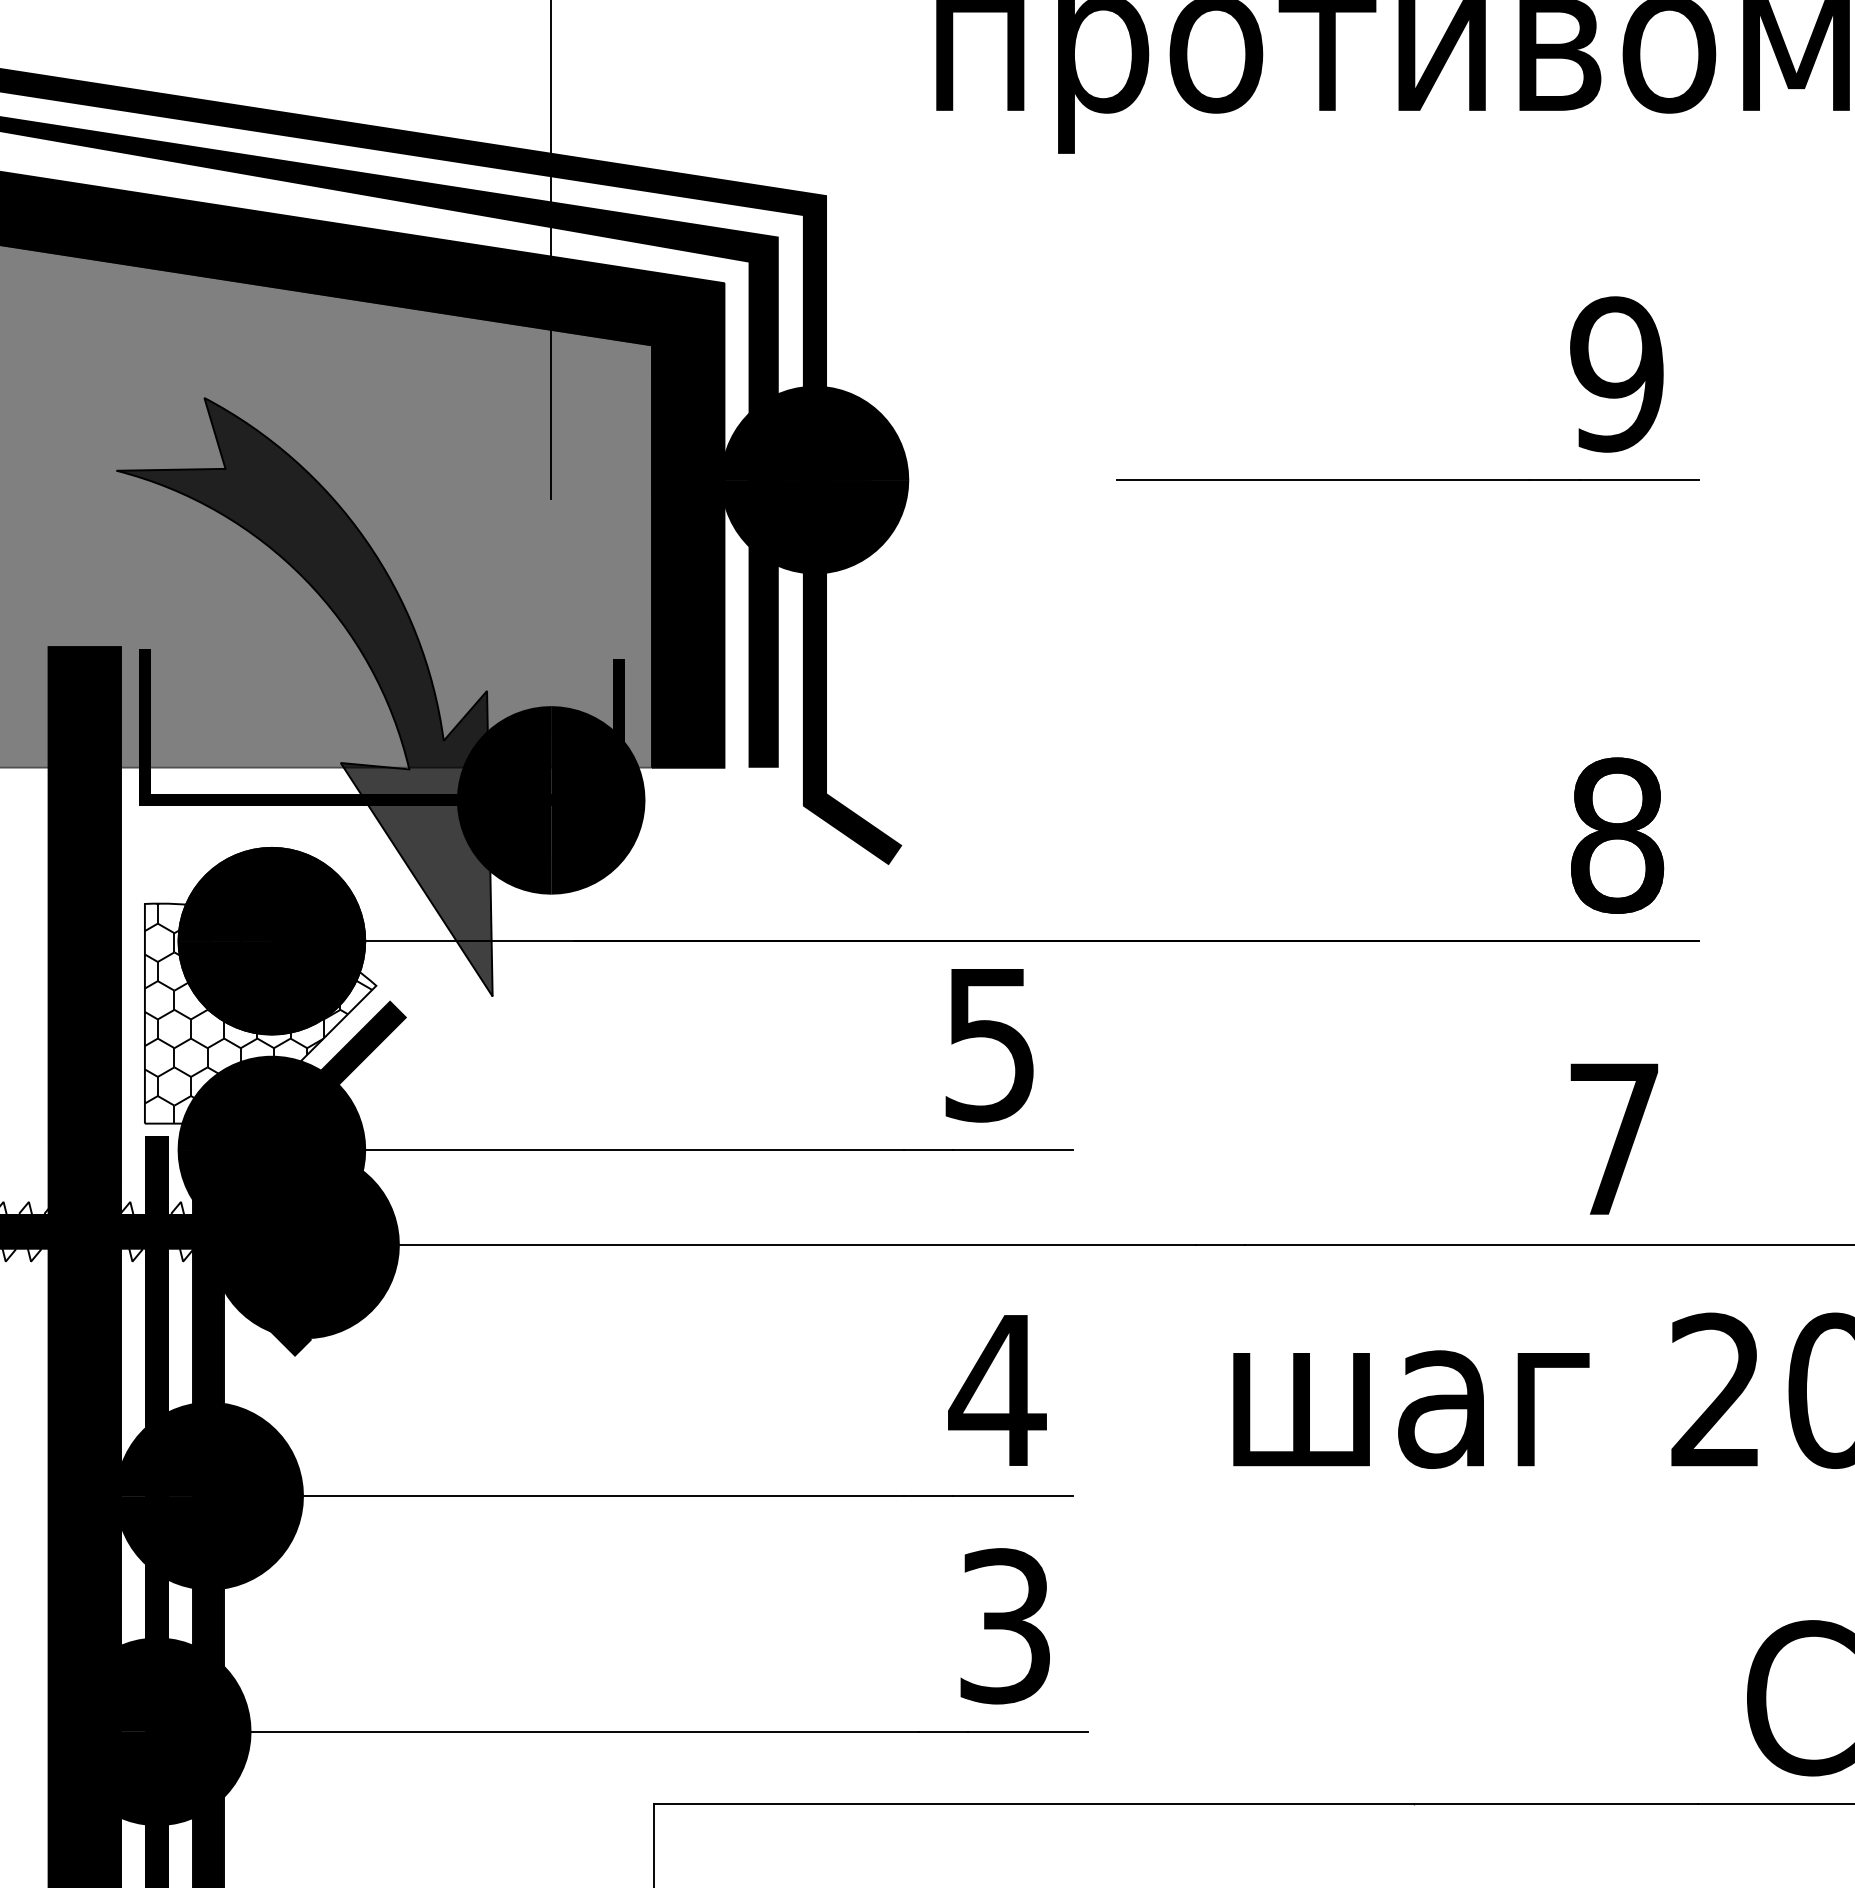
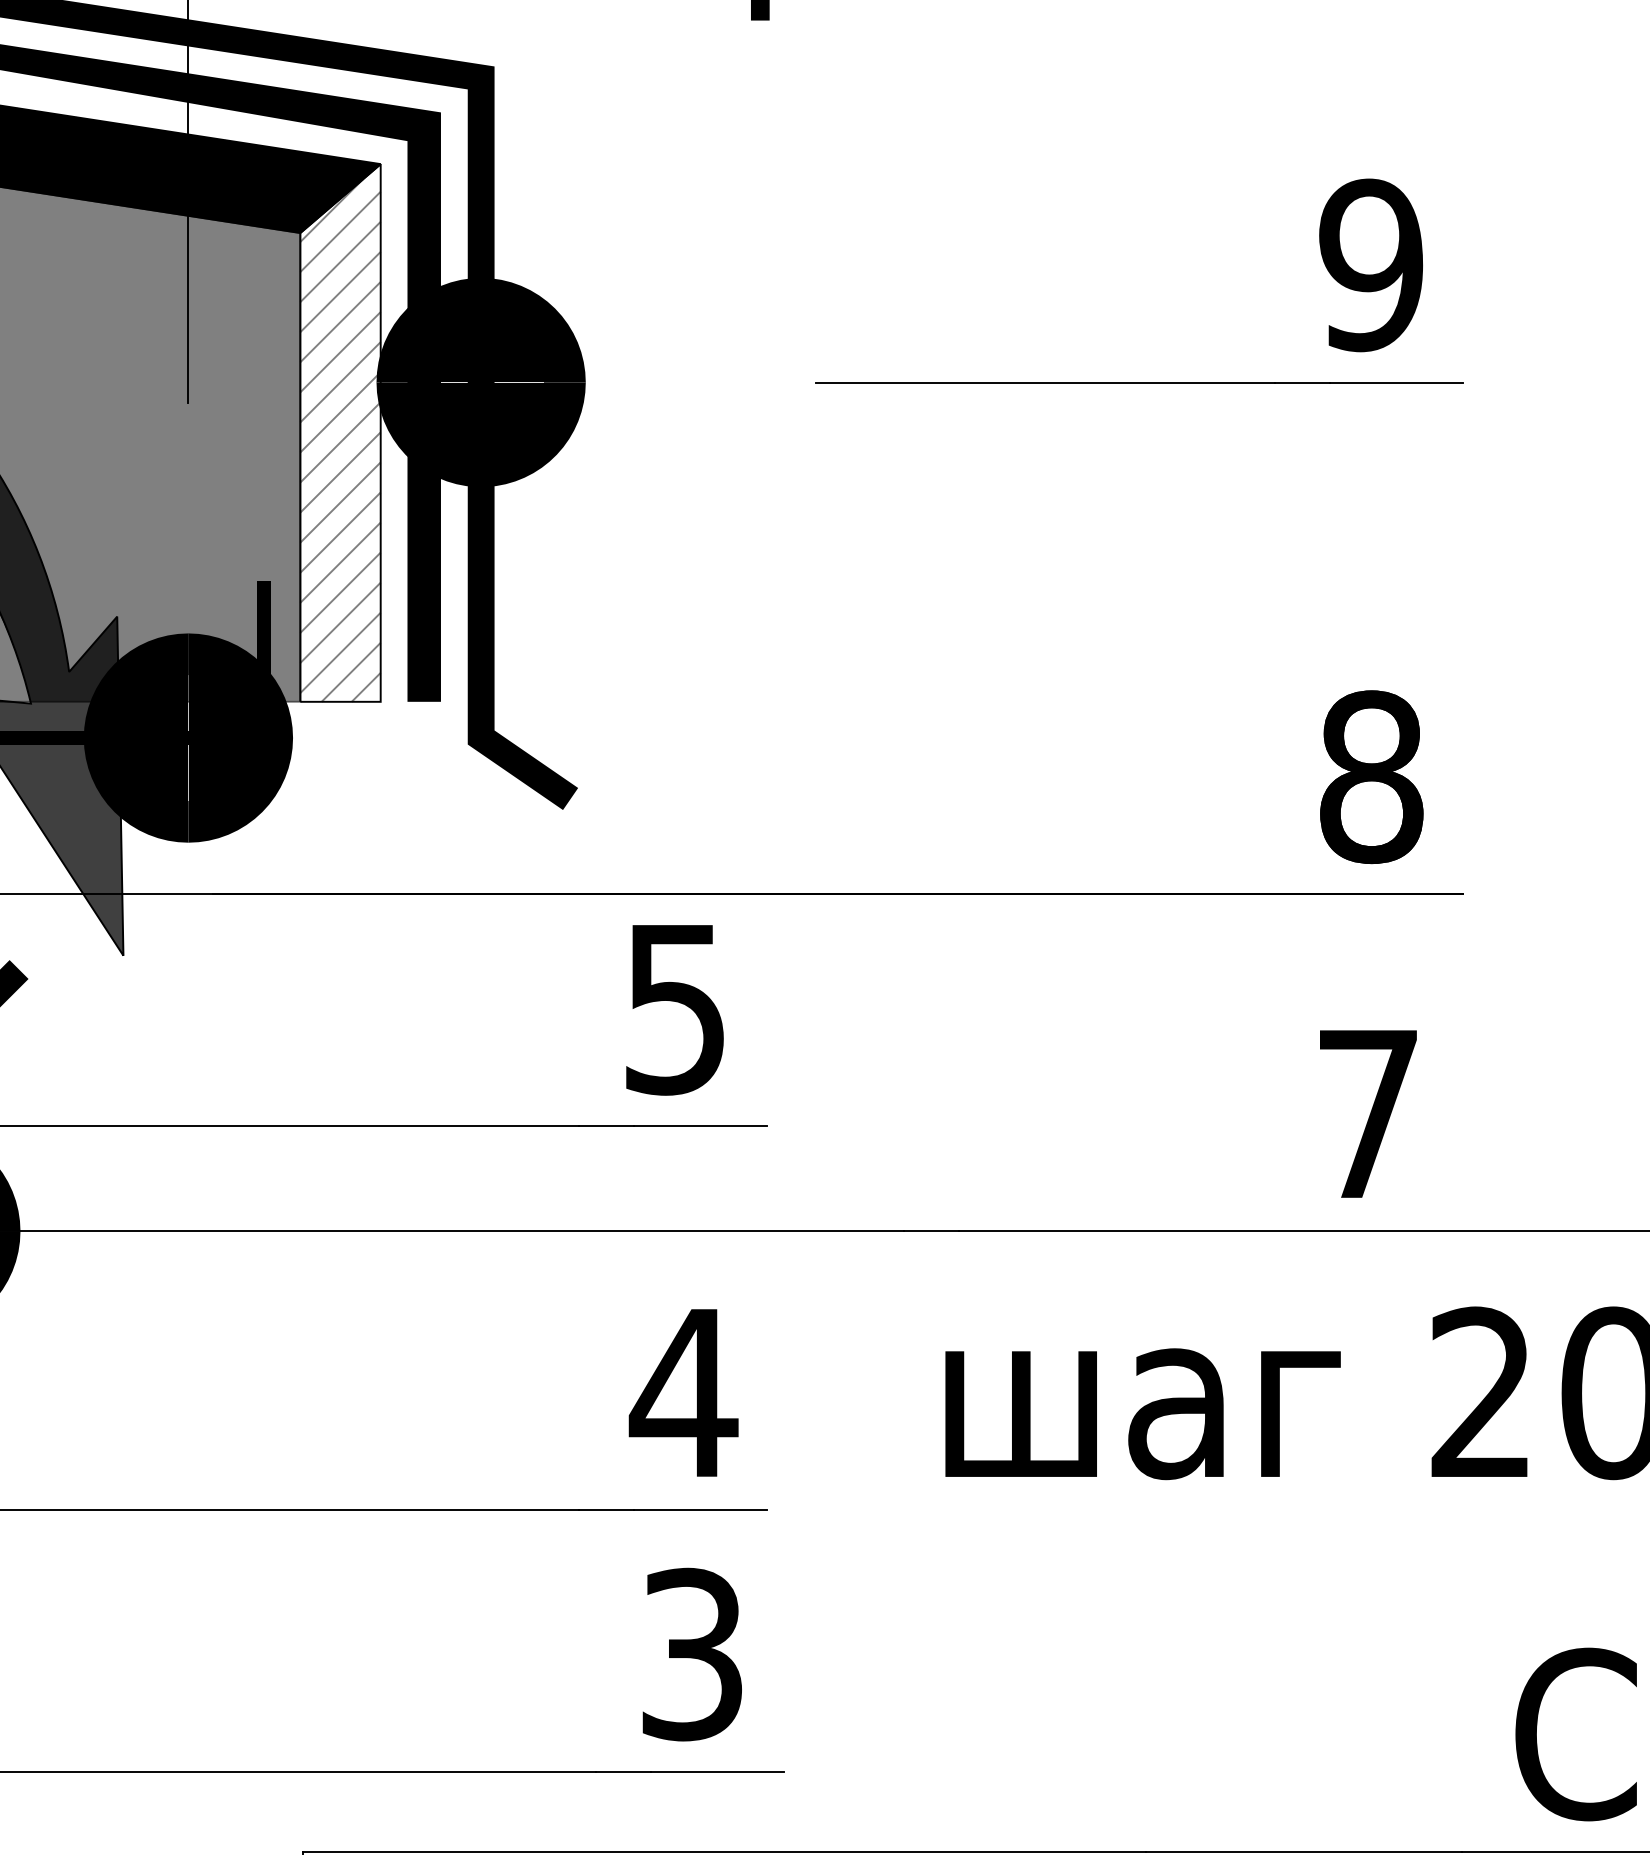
fill: (688, 525) -> (340, 432), removed

